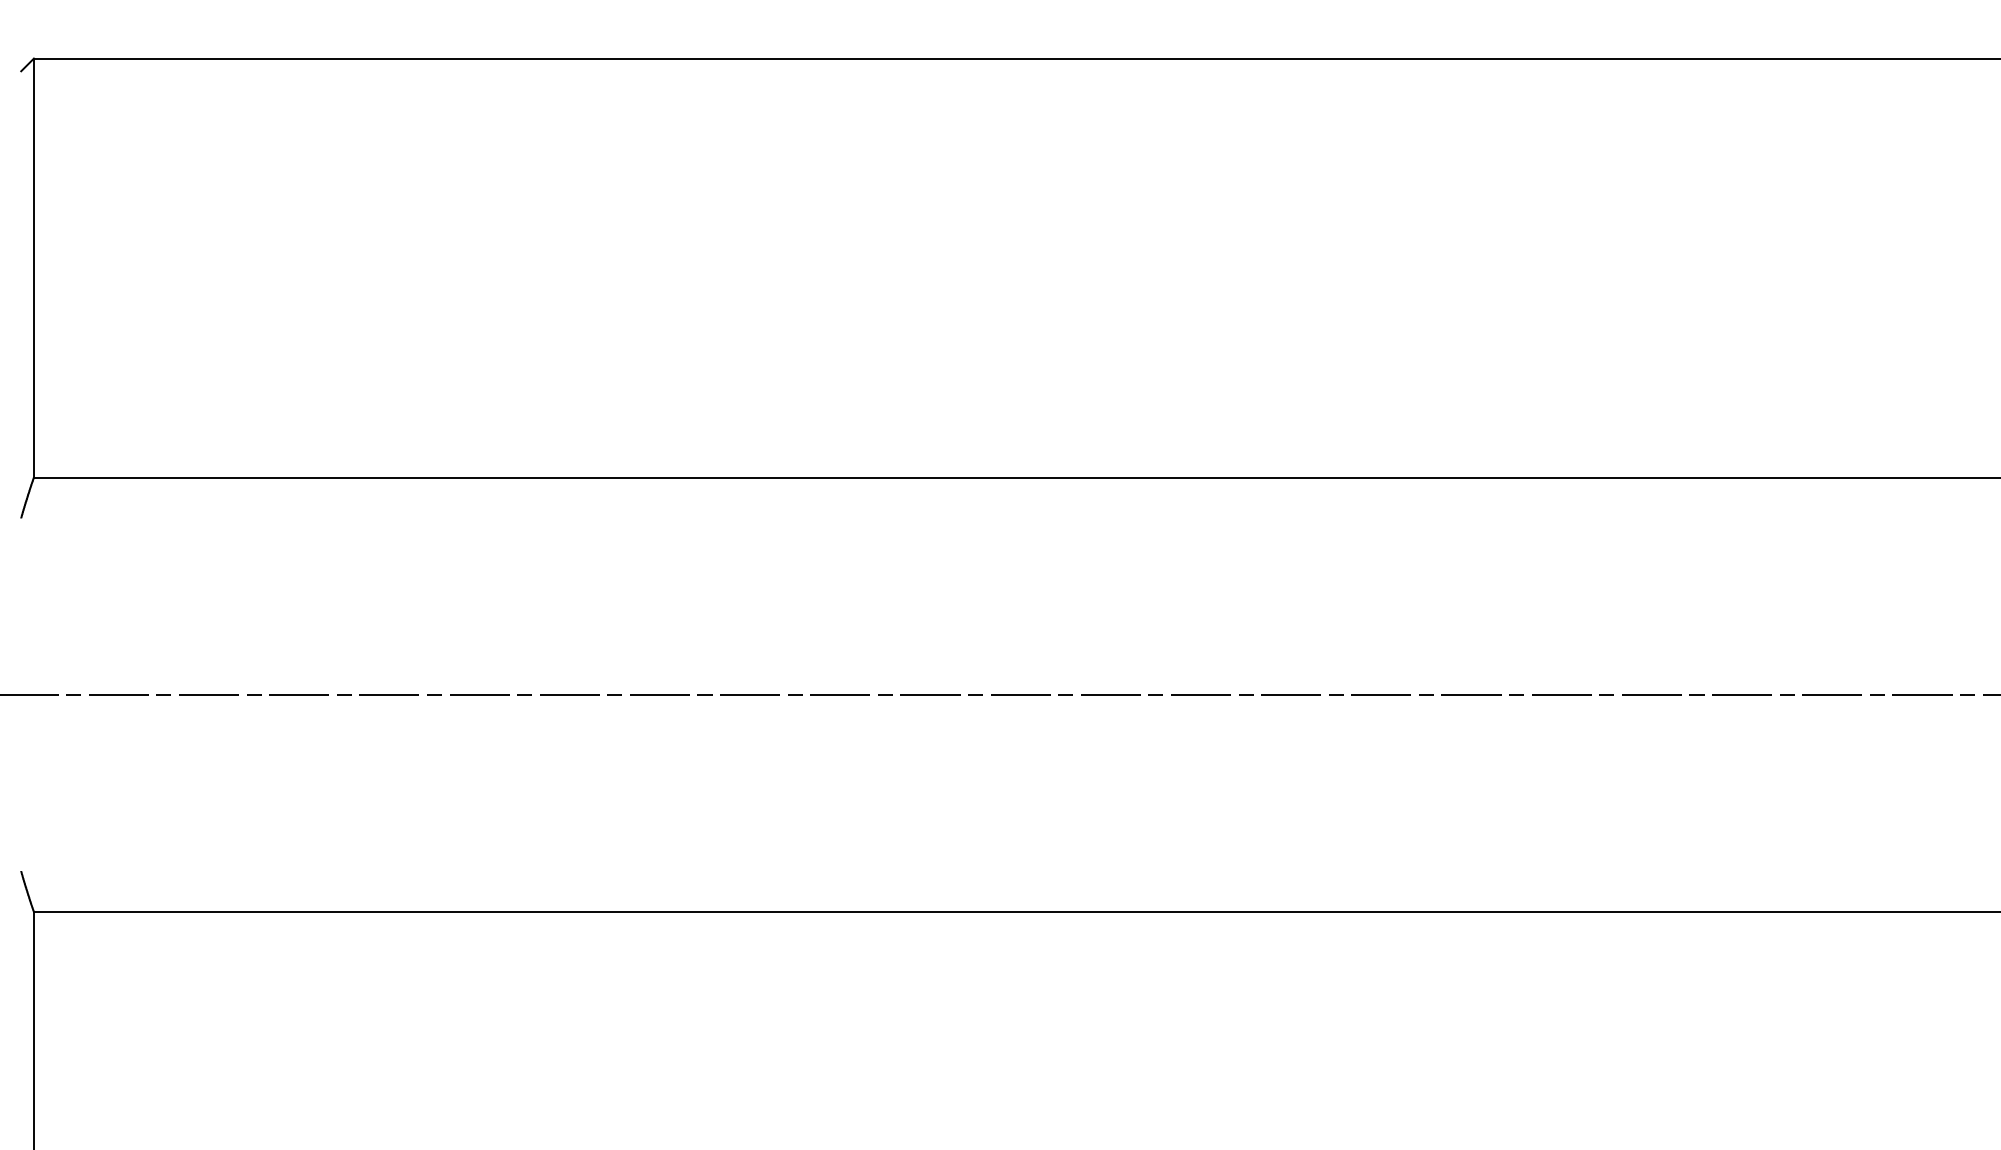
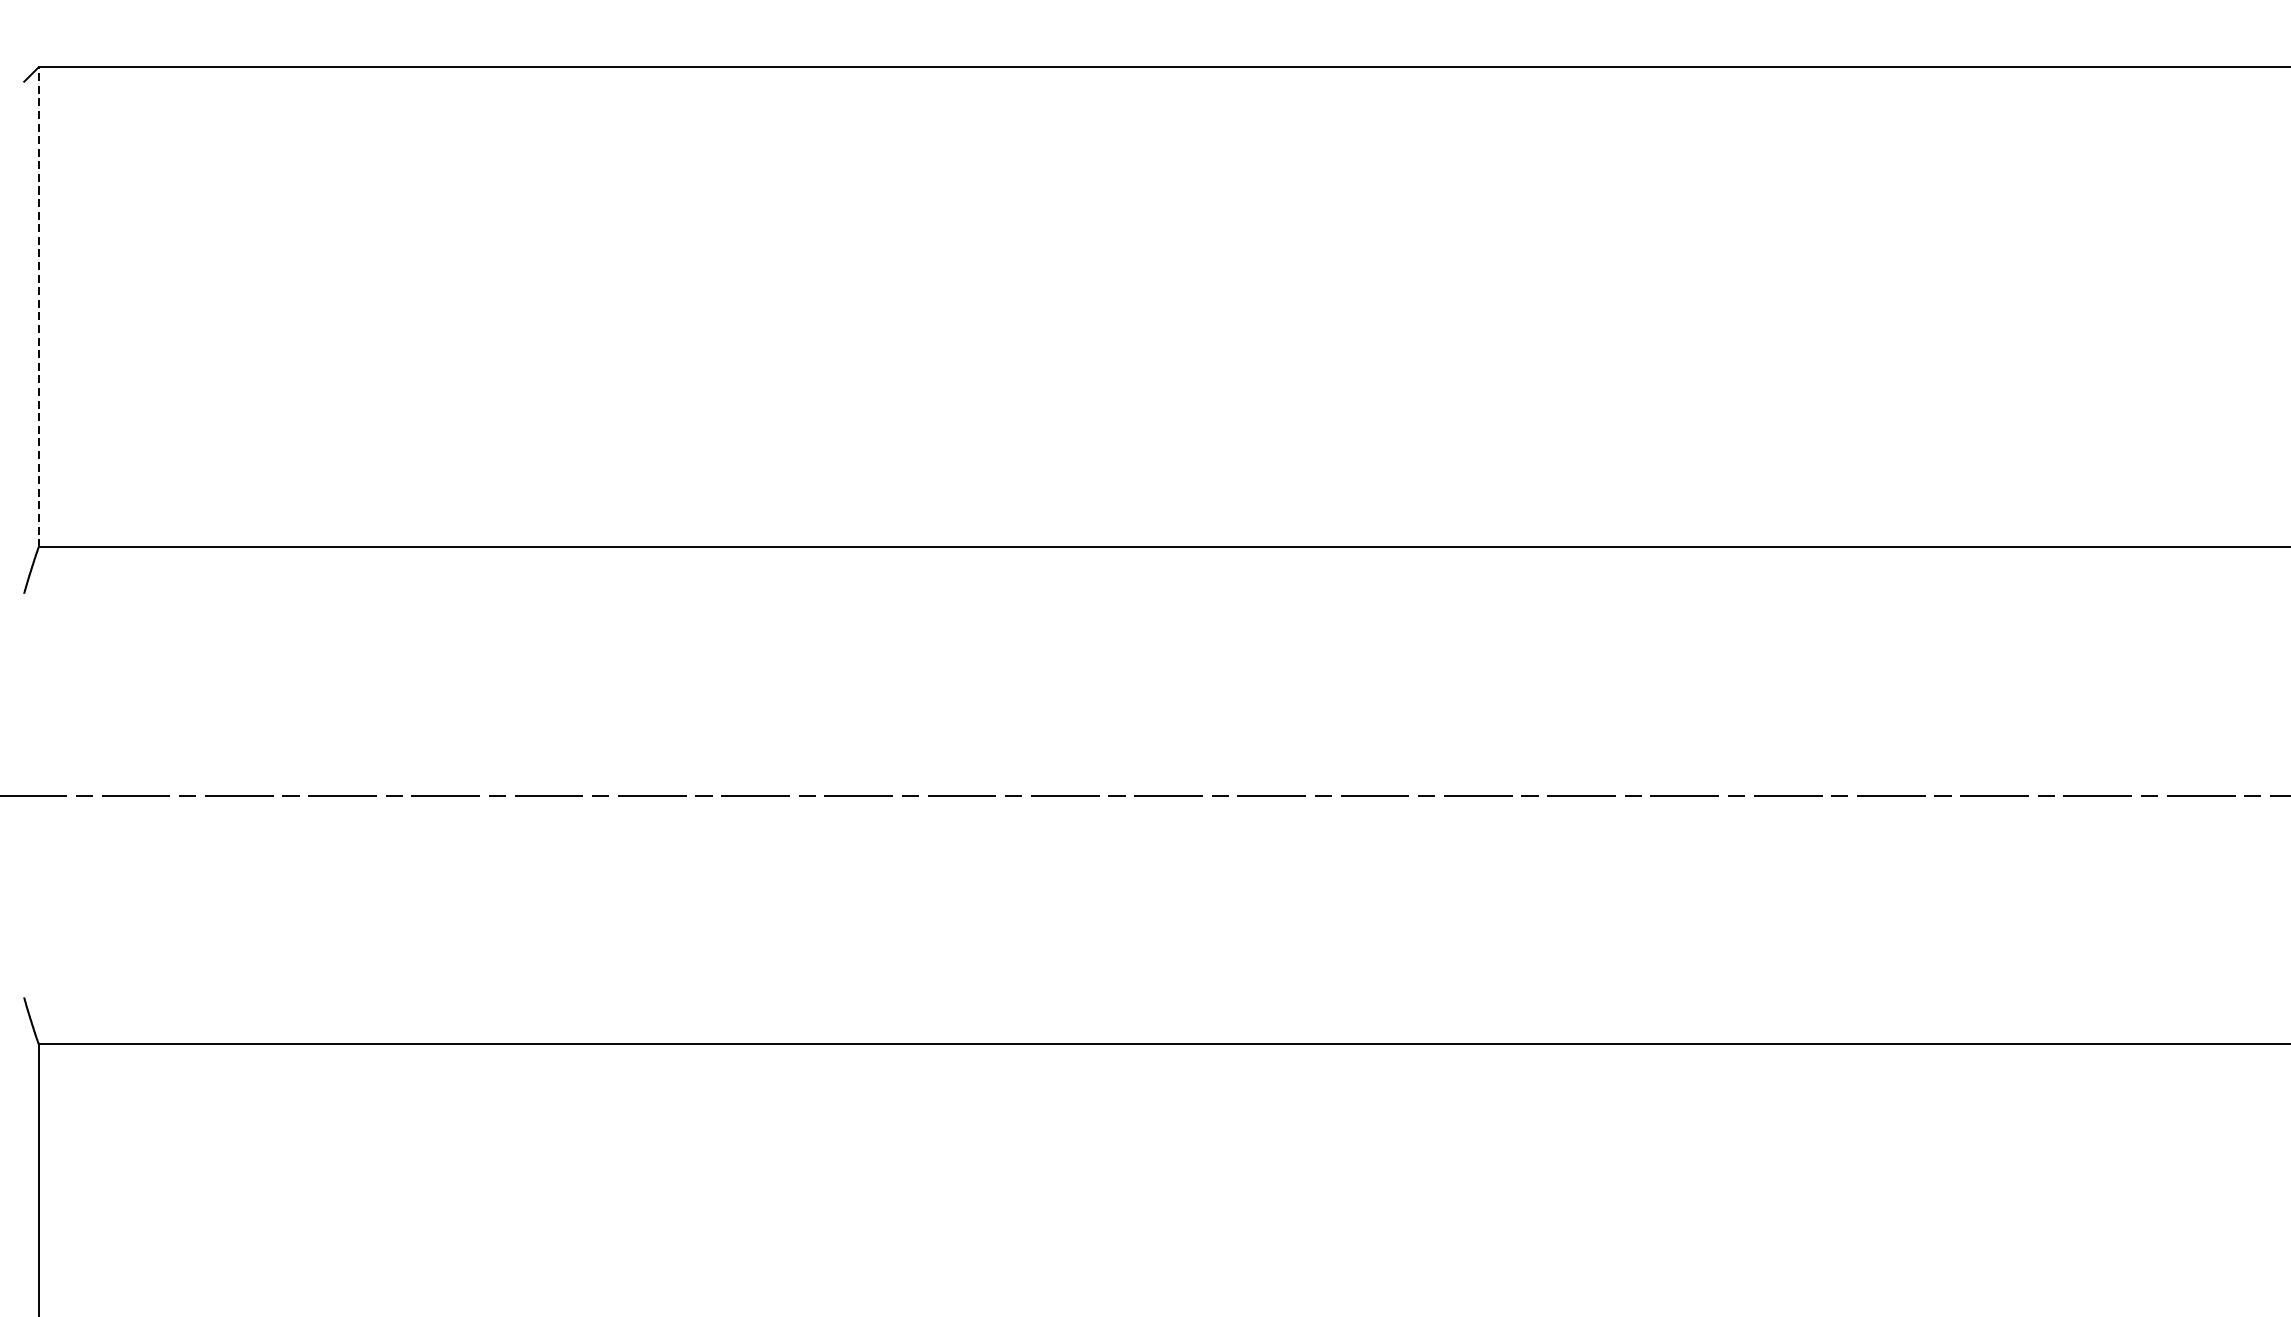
line: (33, 268) -> (38, 307), solid -> dashed

